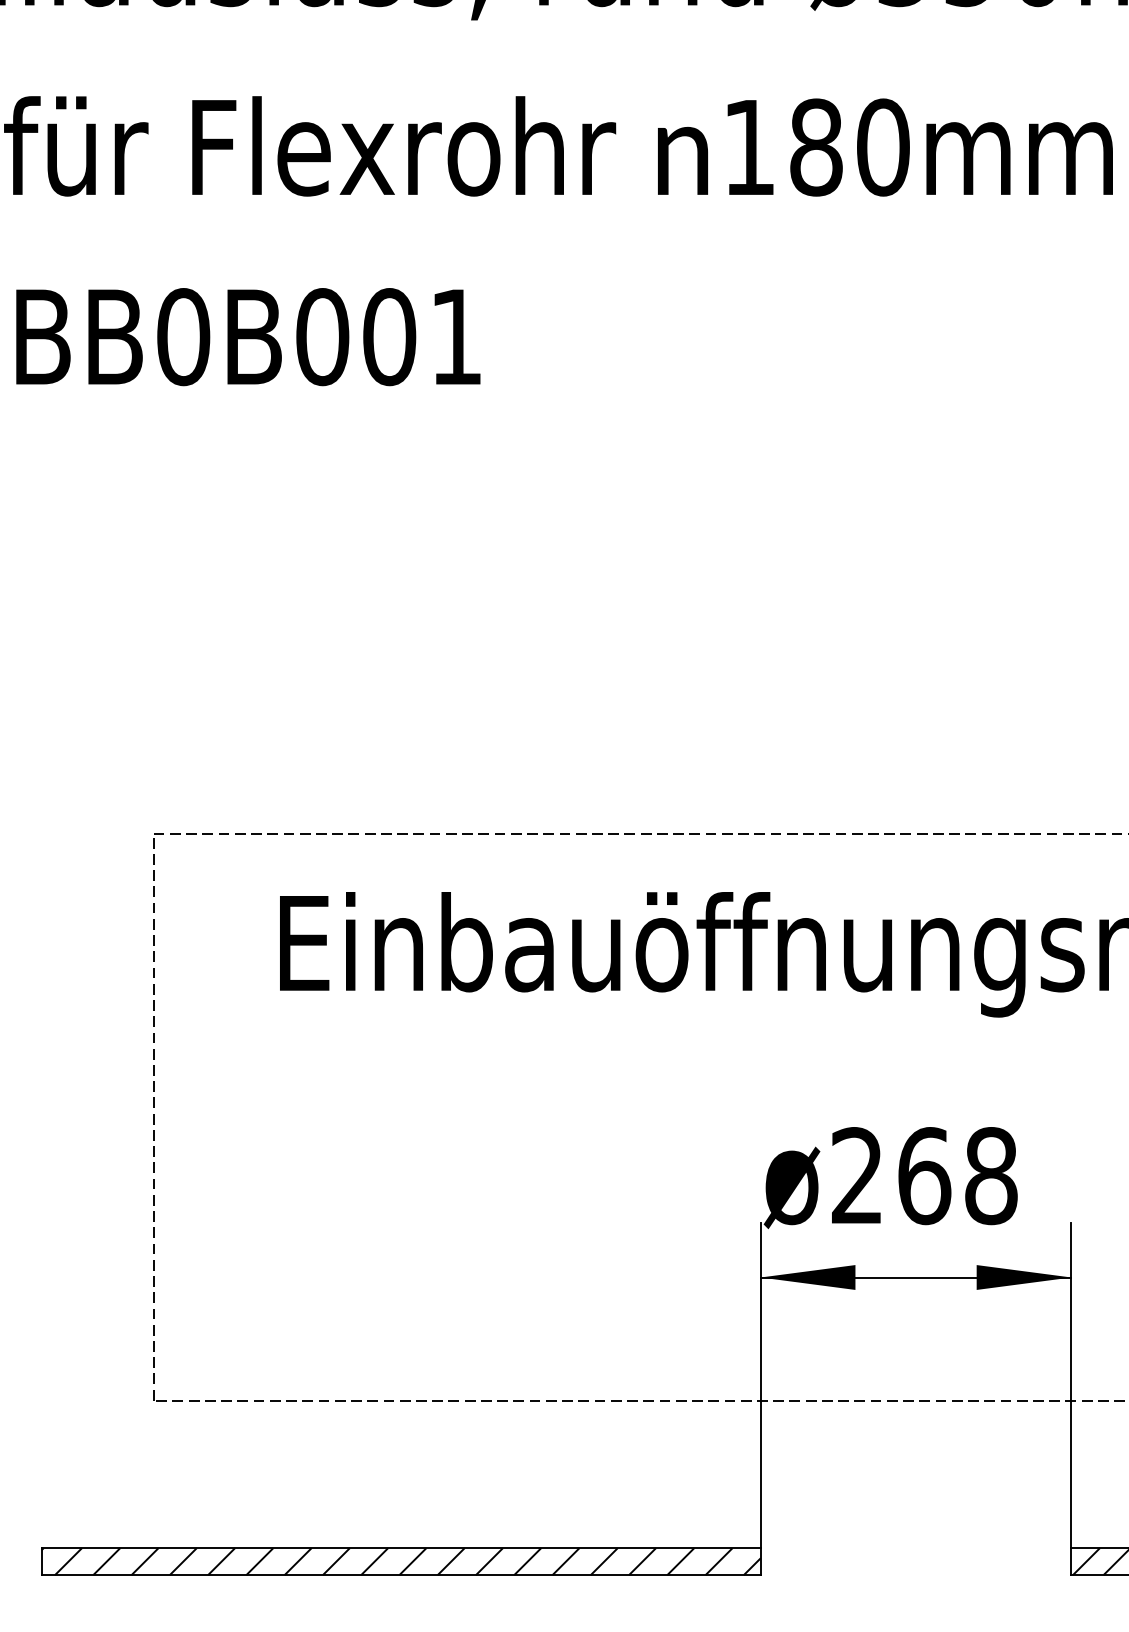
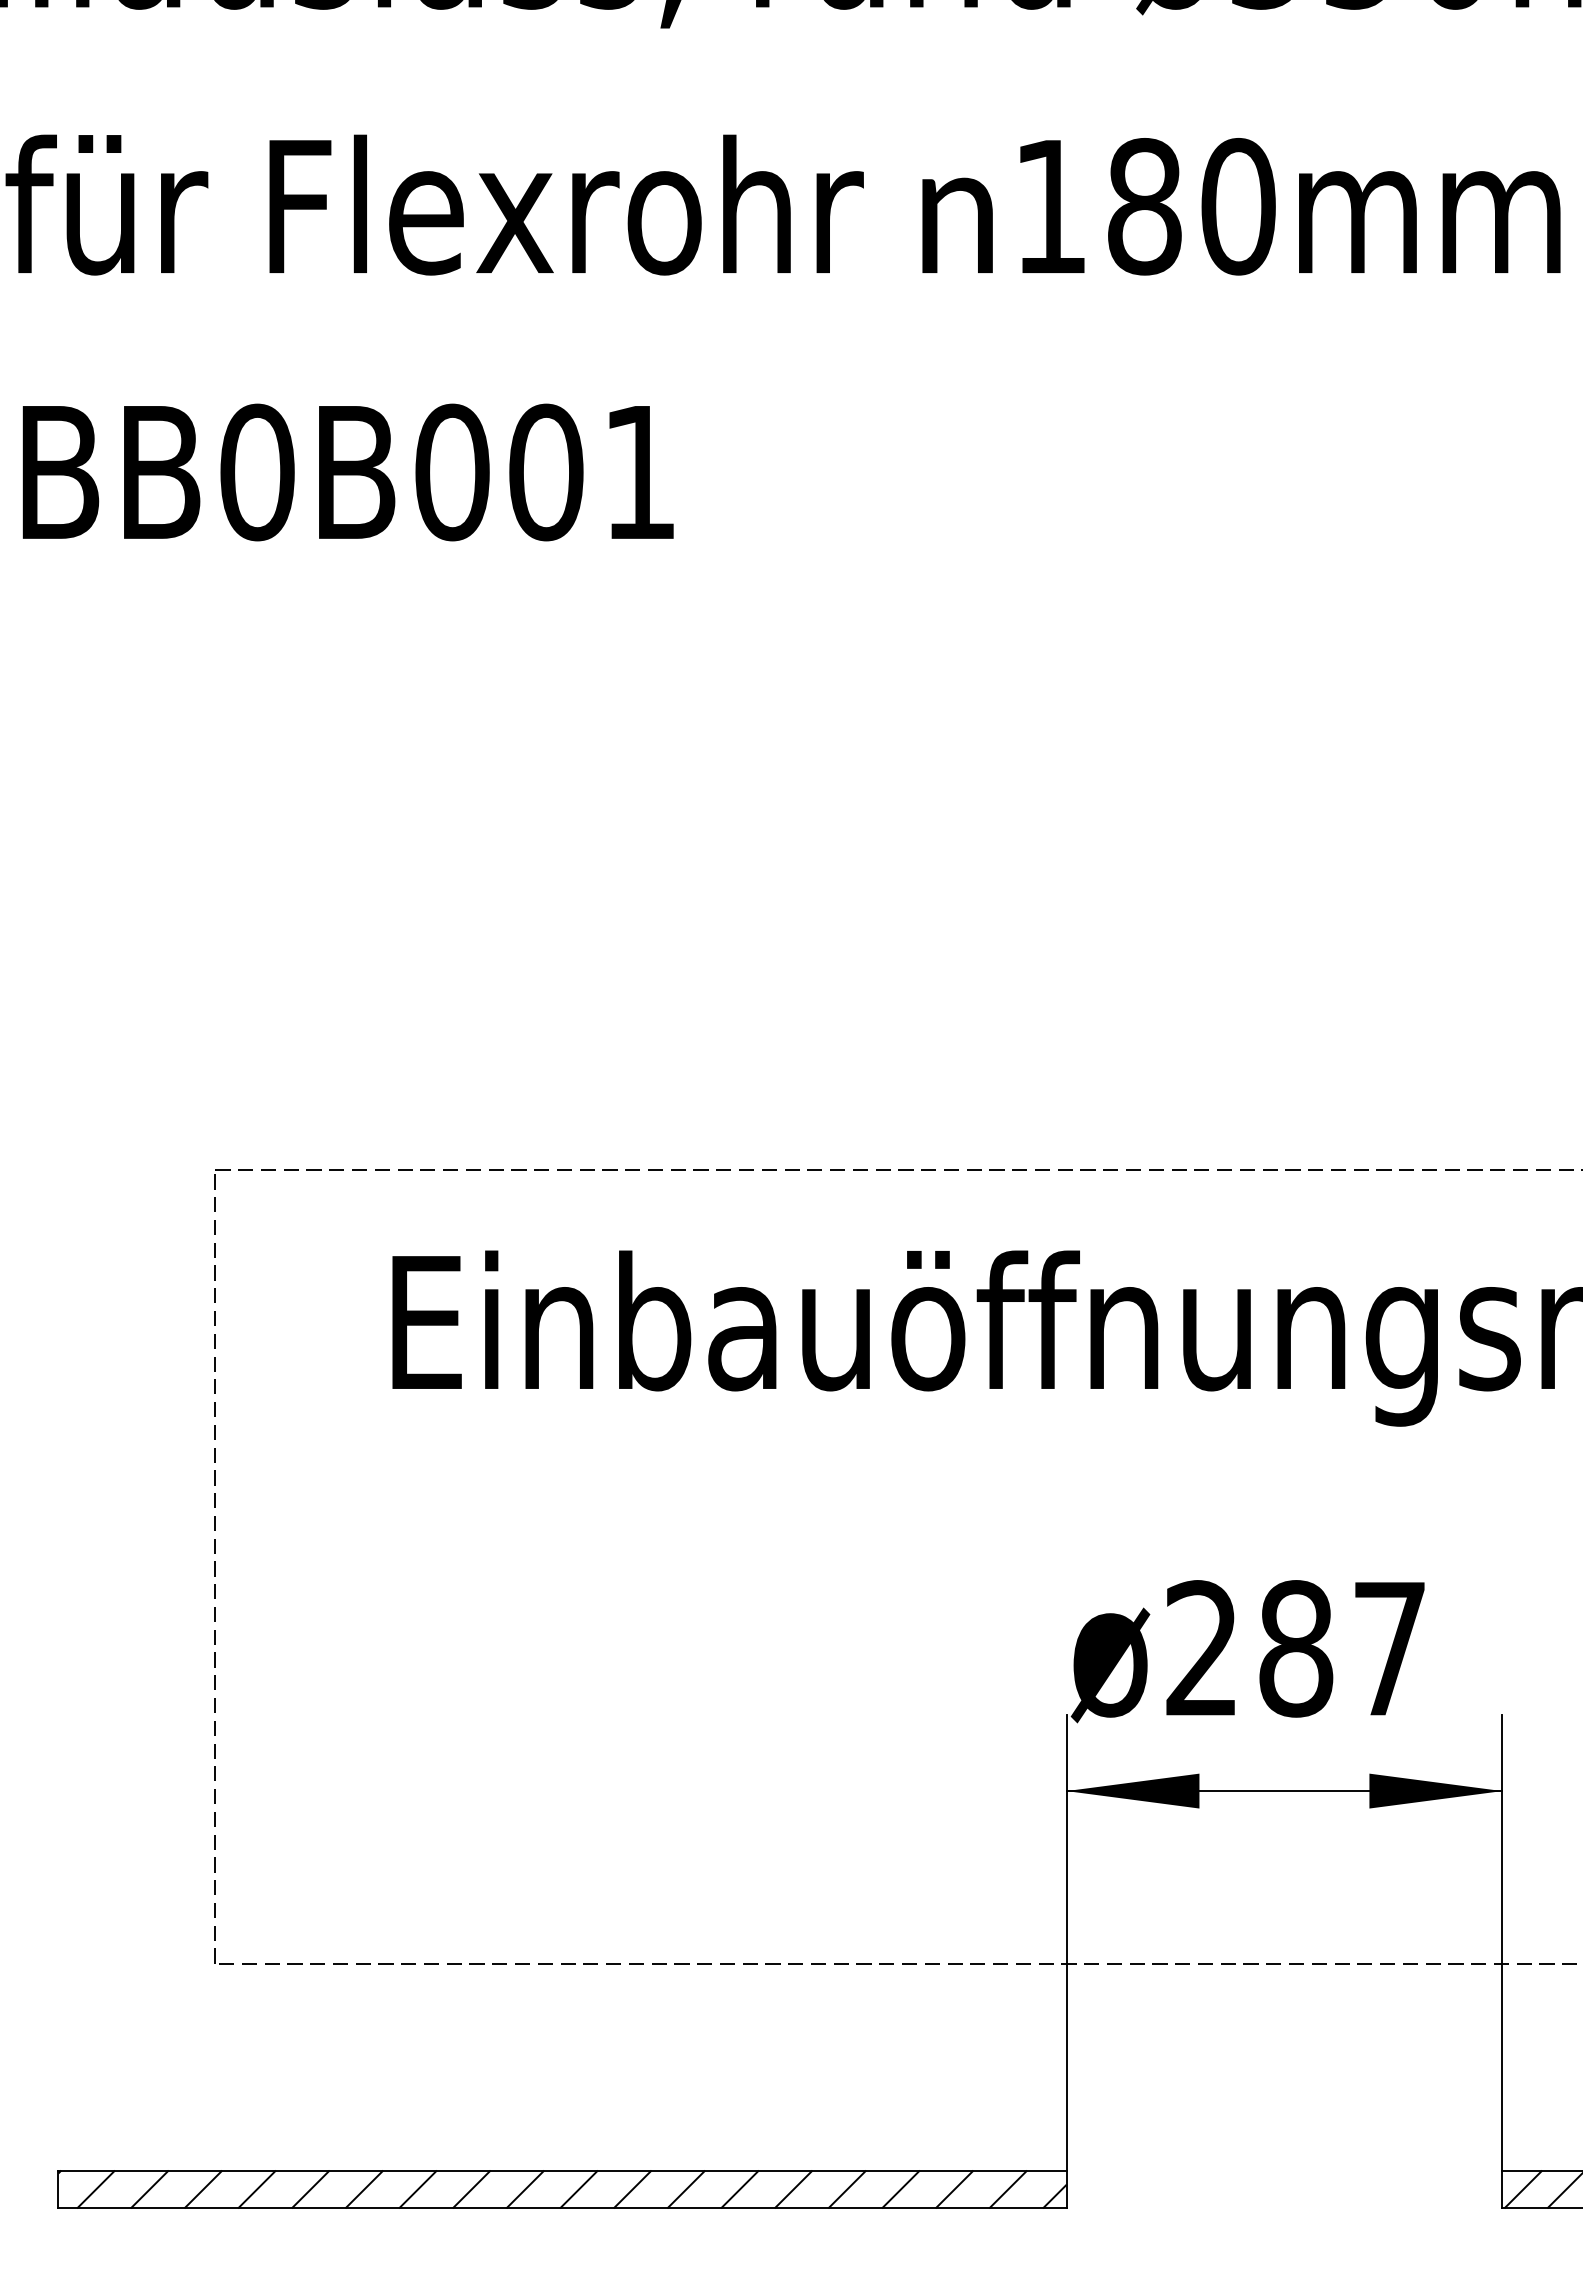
text: (958, 1175) -> (1343, 1648), ø268 -> ø287

